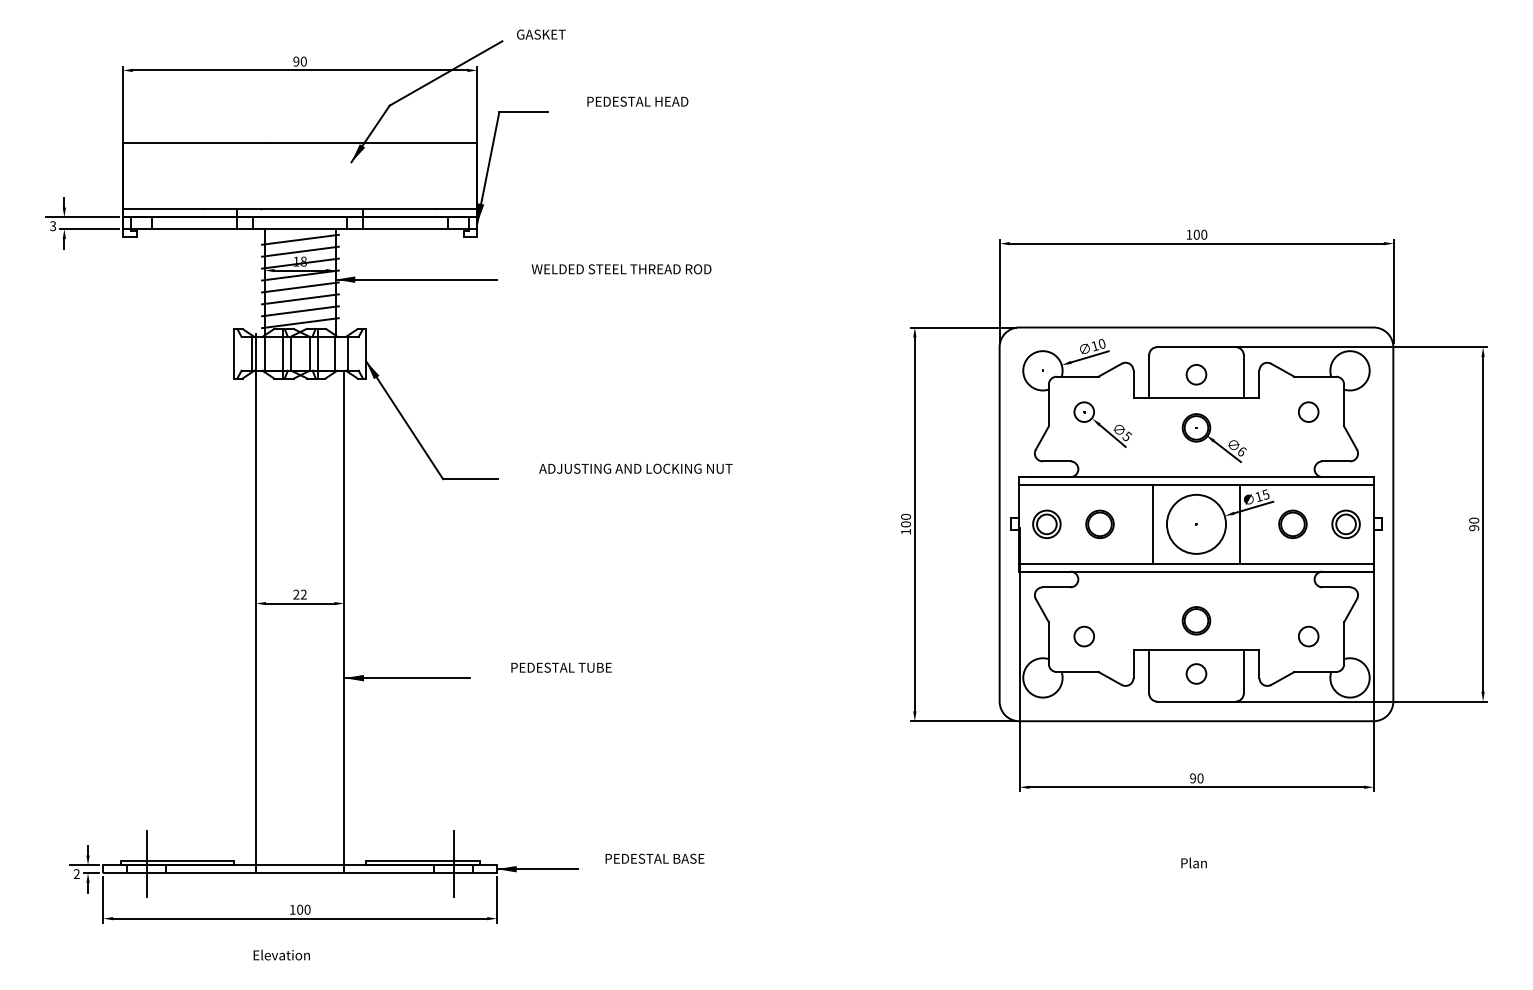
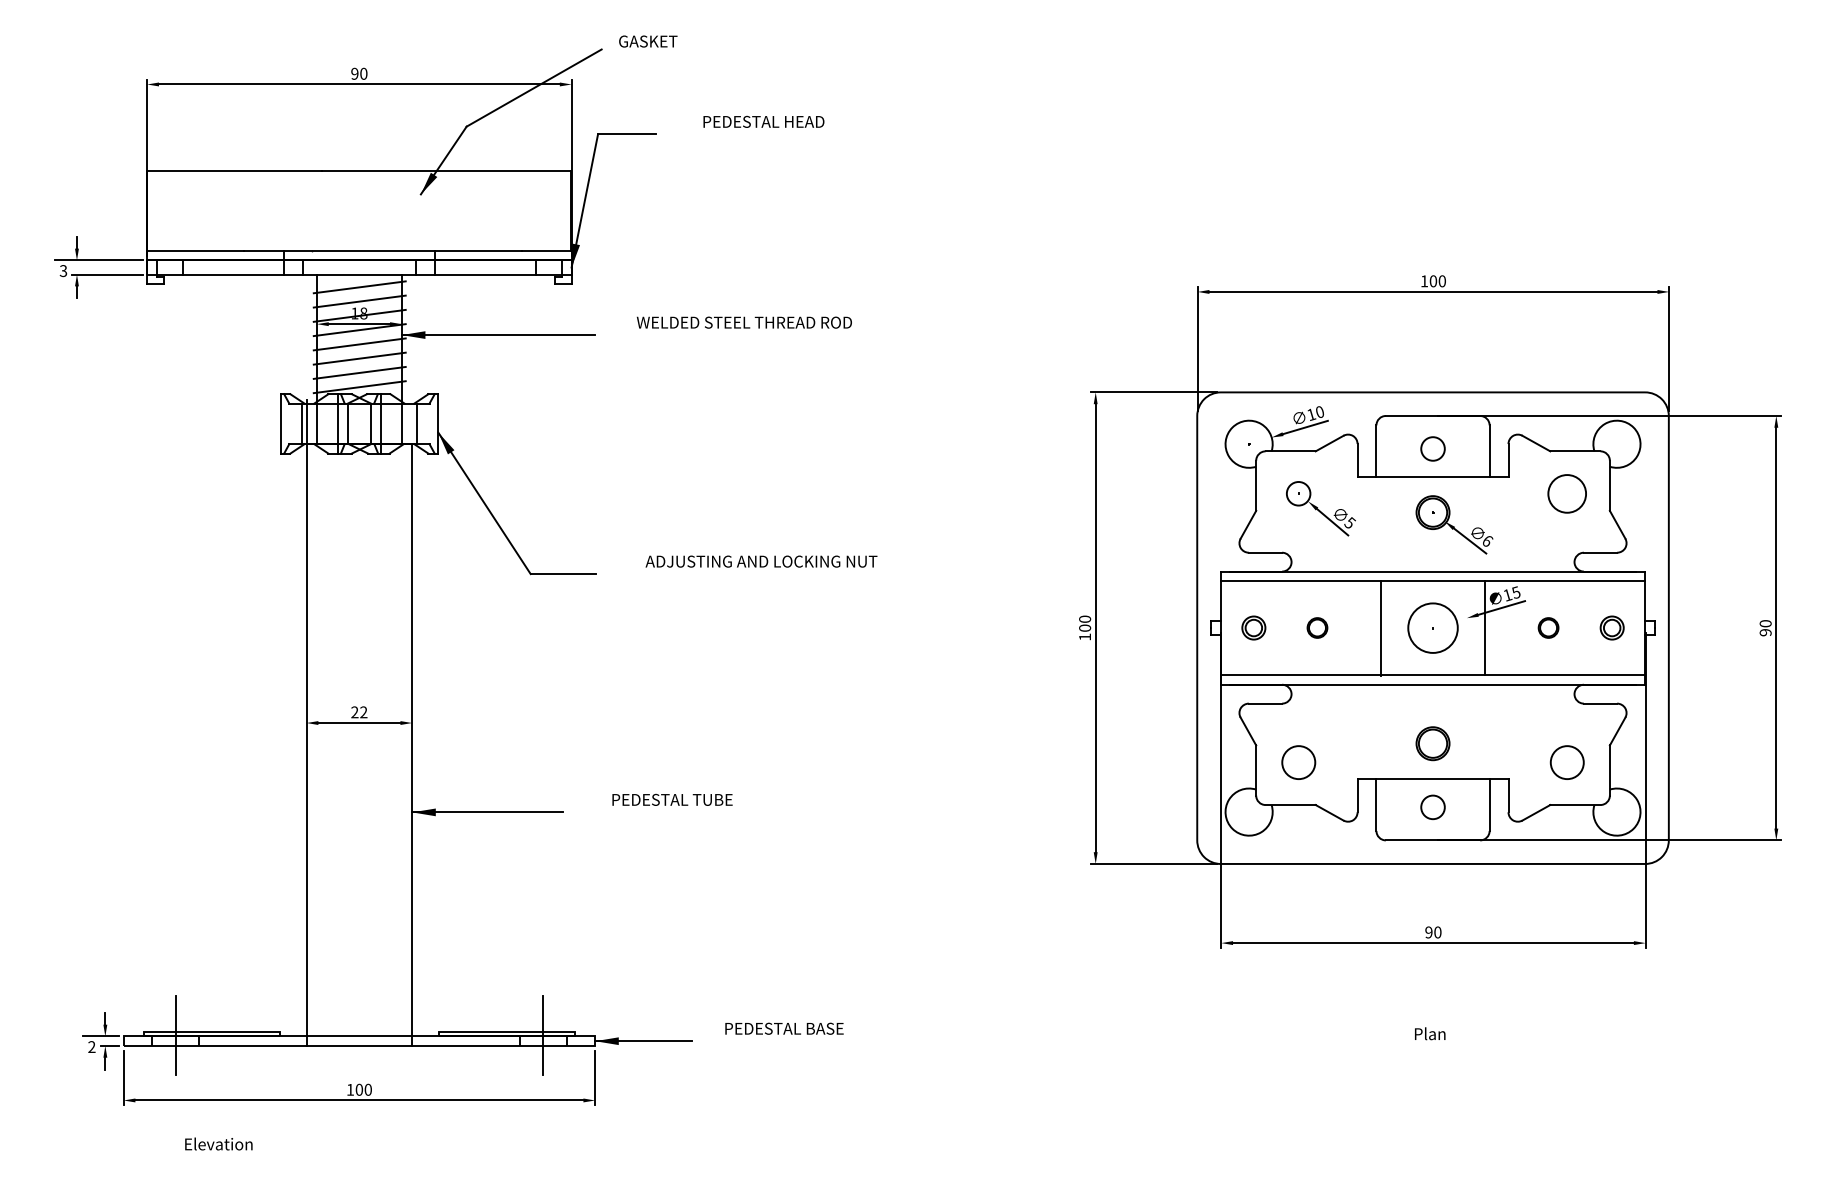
circle: (1308, 411) -> (1567, 492), size x1.6
part: (1046, 523) -> (1253, 627), size x0.7
part: (1099, 523) -> (1316, 627), size x0.6
circle: (1196, 523) -> (1433, 627), size x0.7
part: (1292, 523) -> (1548, 627), size x0.6
part: (1345, 523) -> (1611, 627), size x0.7
circle: (1083, 636) -> (1297, 762), size x1.4
circle: (1308, 636) -> (1567, 762), size x1.4
text: (281, 954) -> (218, 1143), moved

